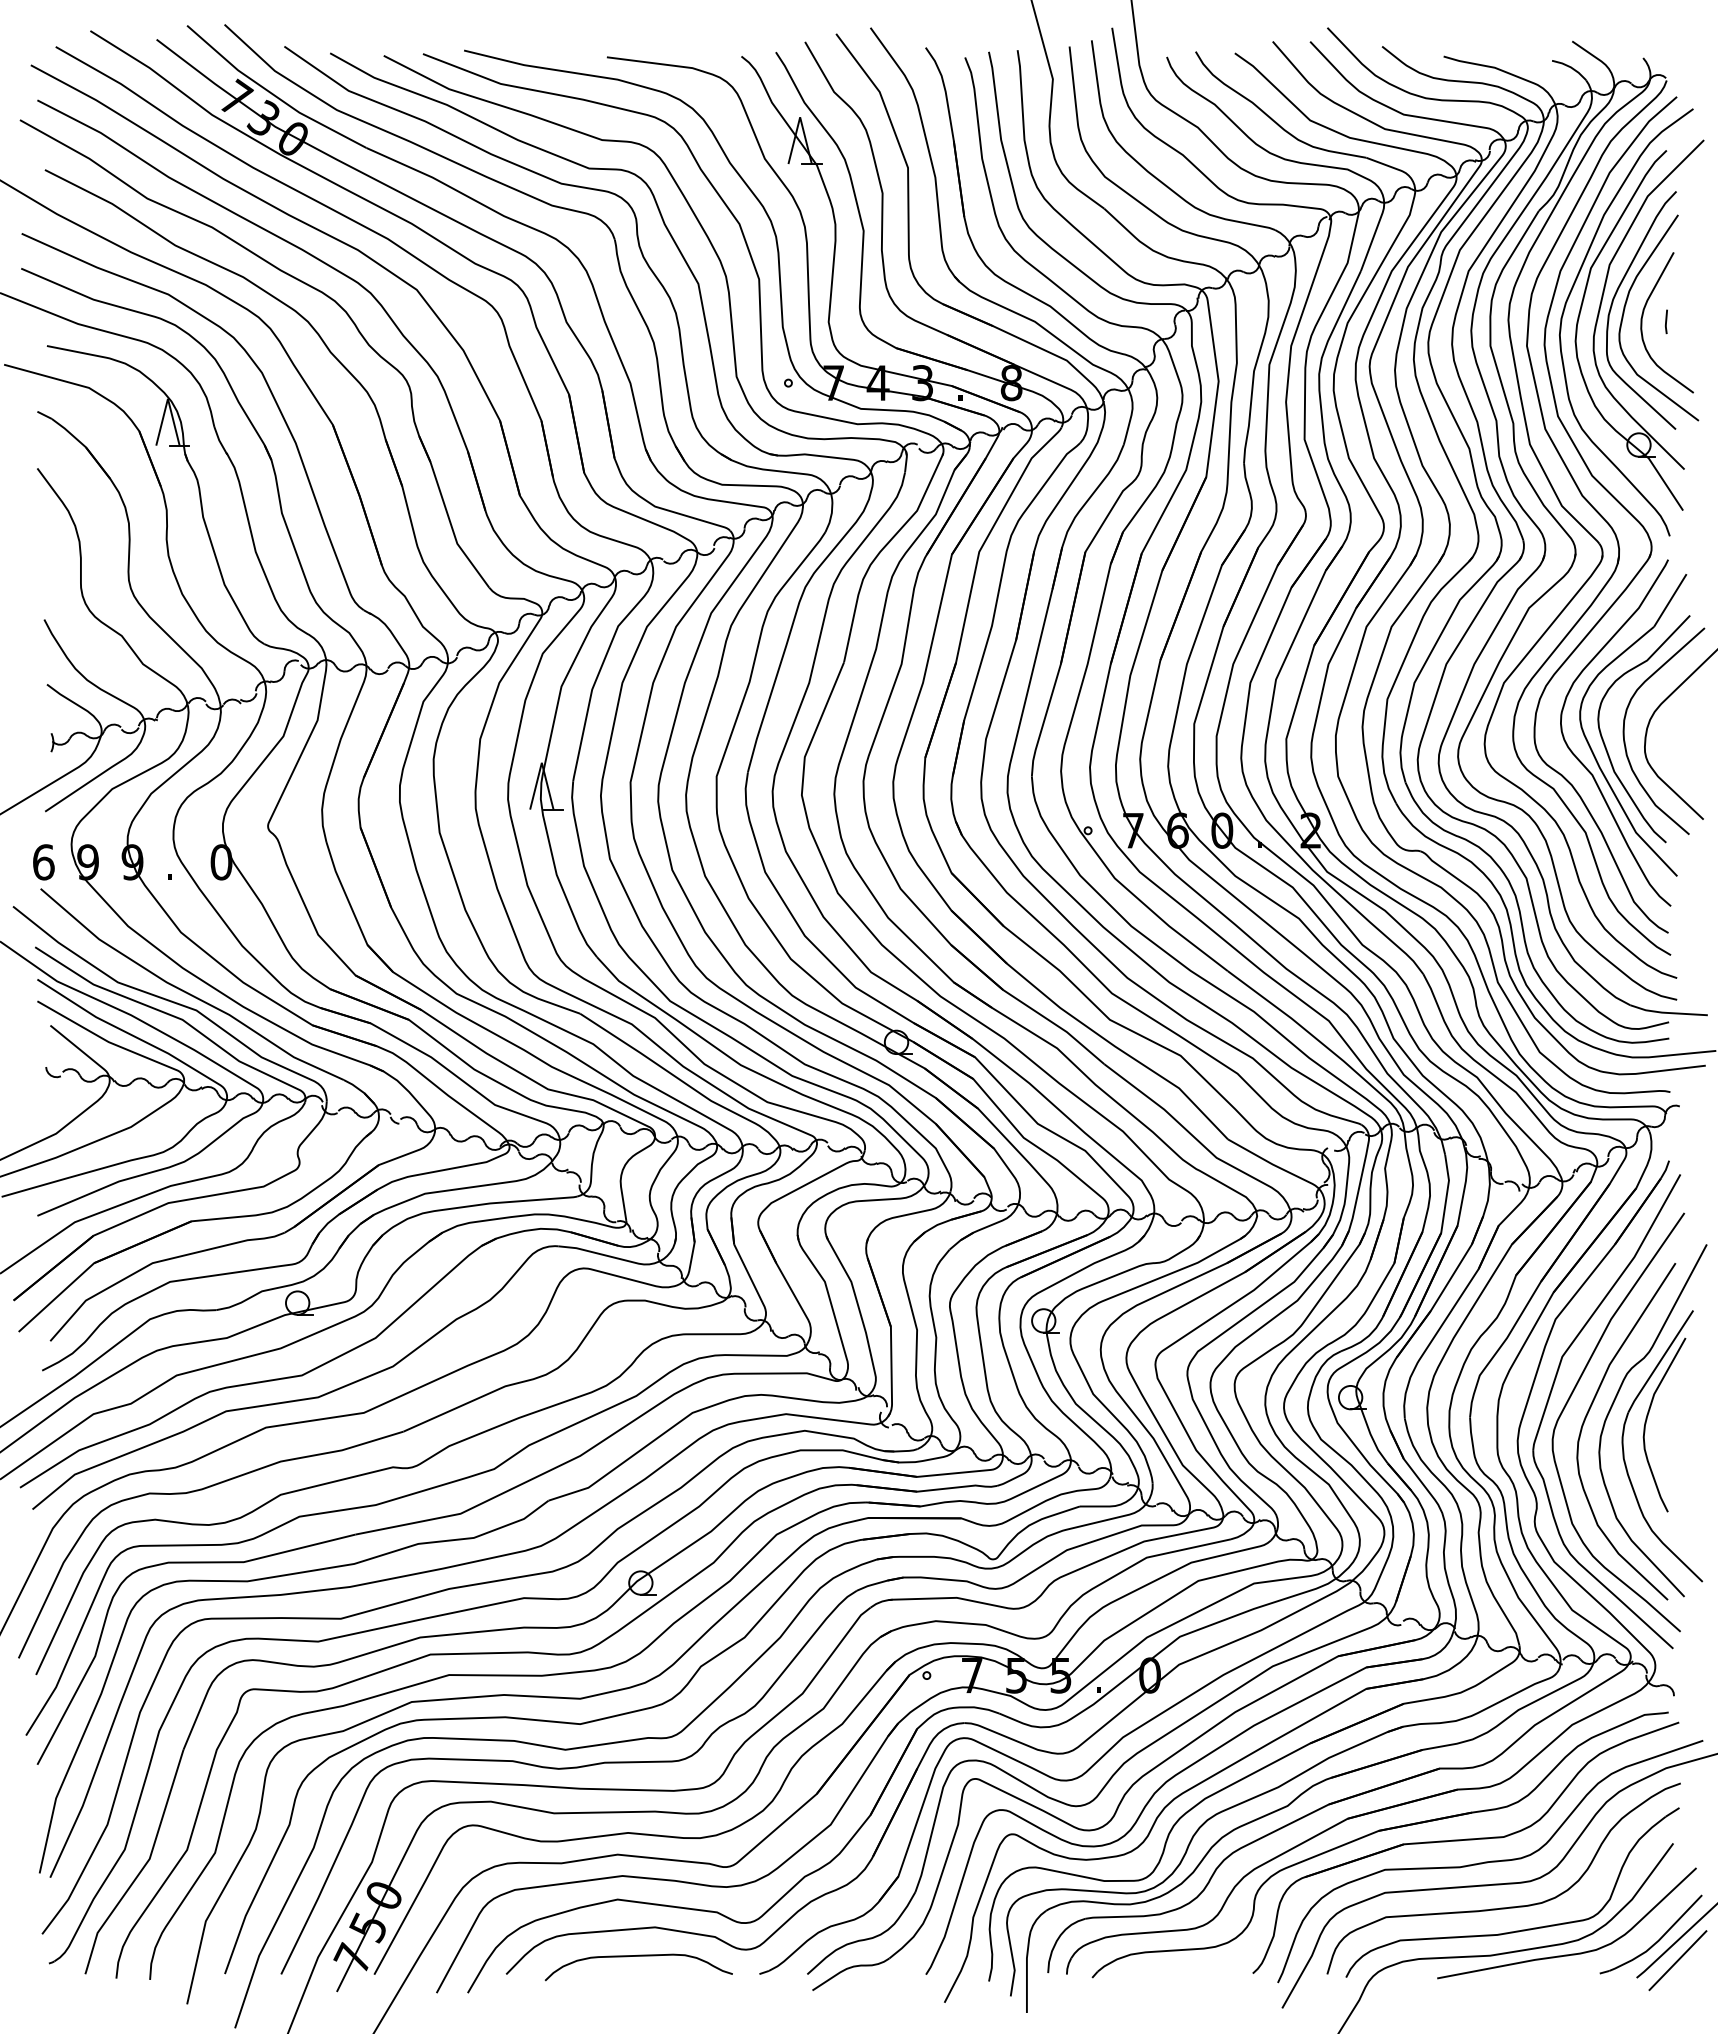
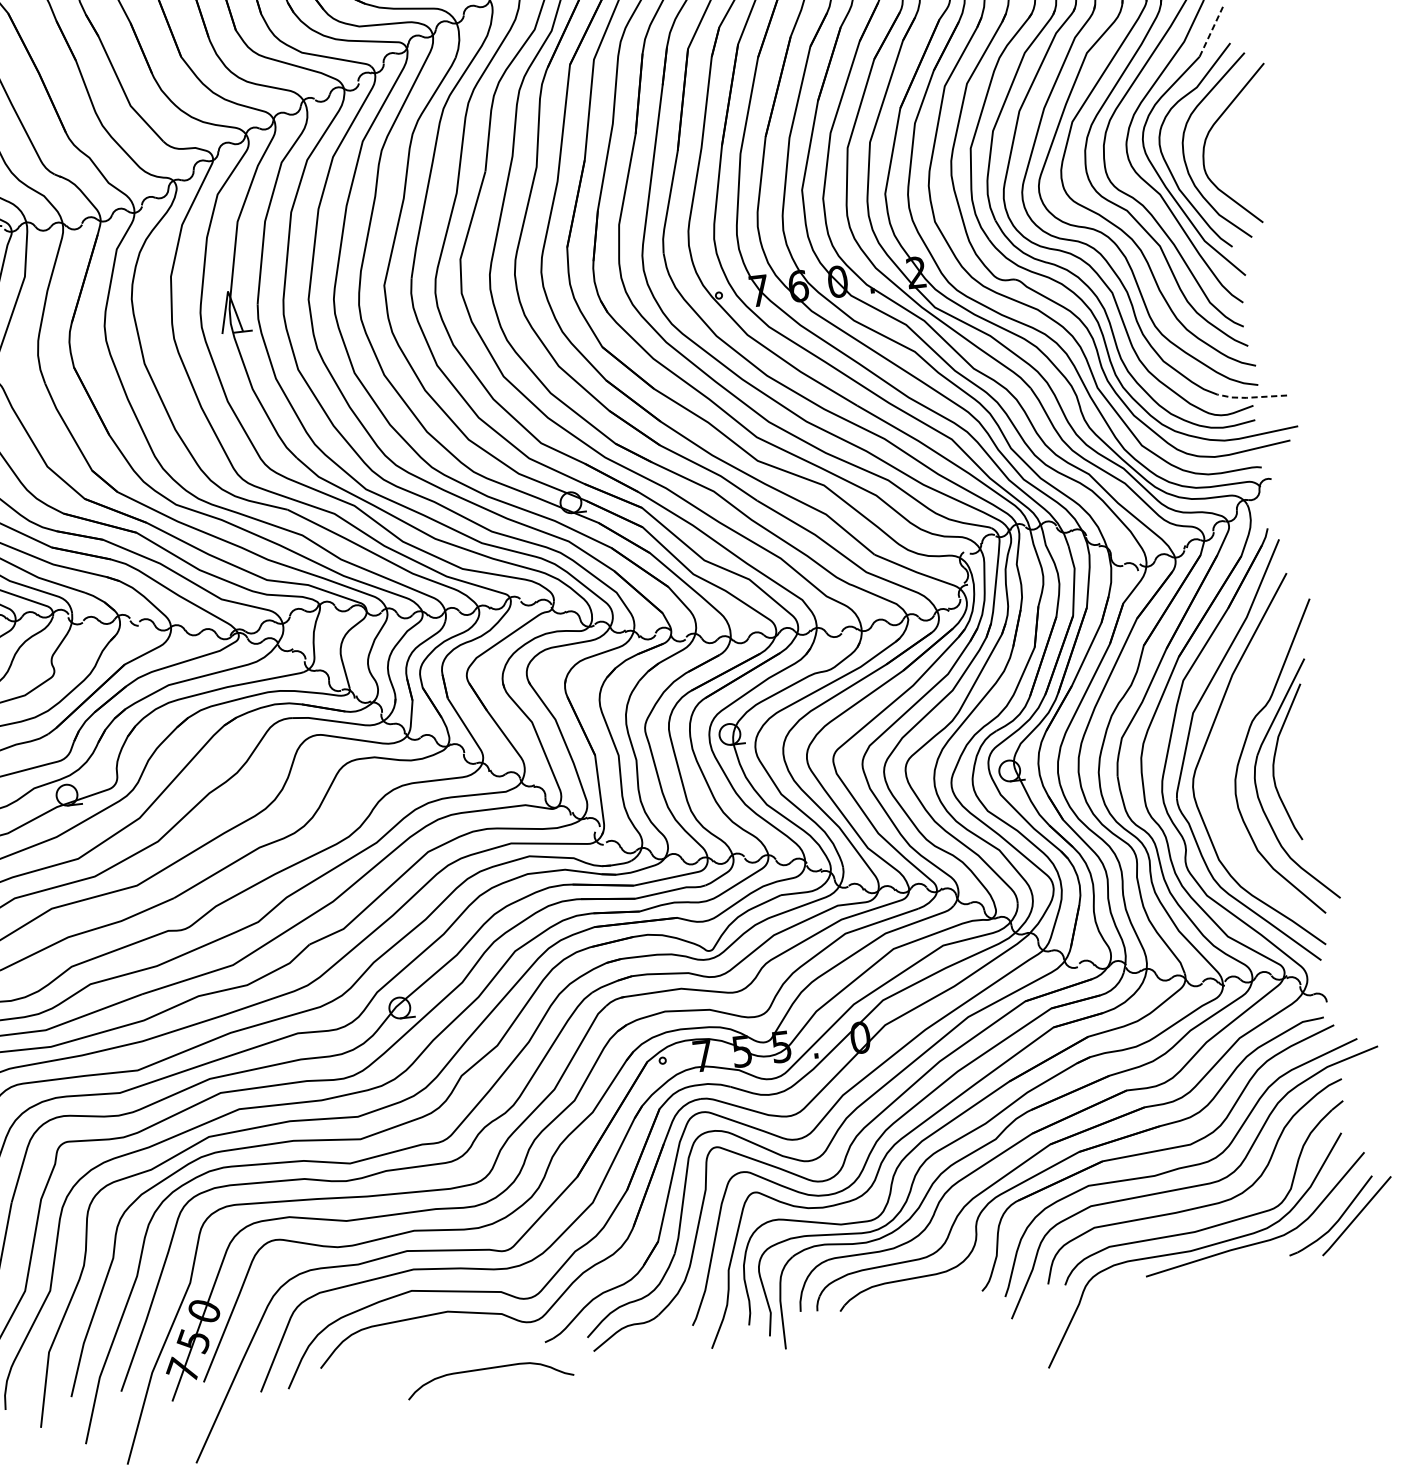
line: (1670, 600) -> (1211, 31), solid -> dashed
line: (1666, 1012) -> (1250, 397), solid -> dashed
curve: (1587, 1416) -> (1221, 763), removed
curve: (638, 1956) -> (488, 1368), moved
line: (1677, 1960) -> (1357, 1236), removed

